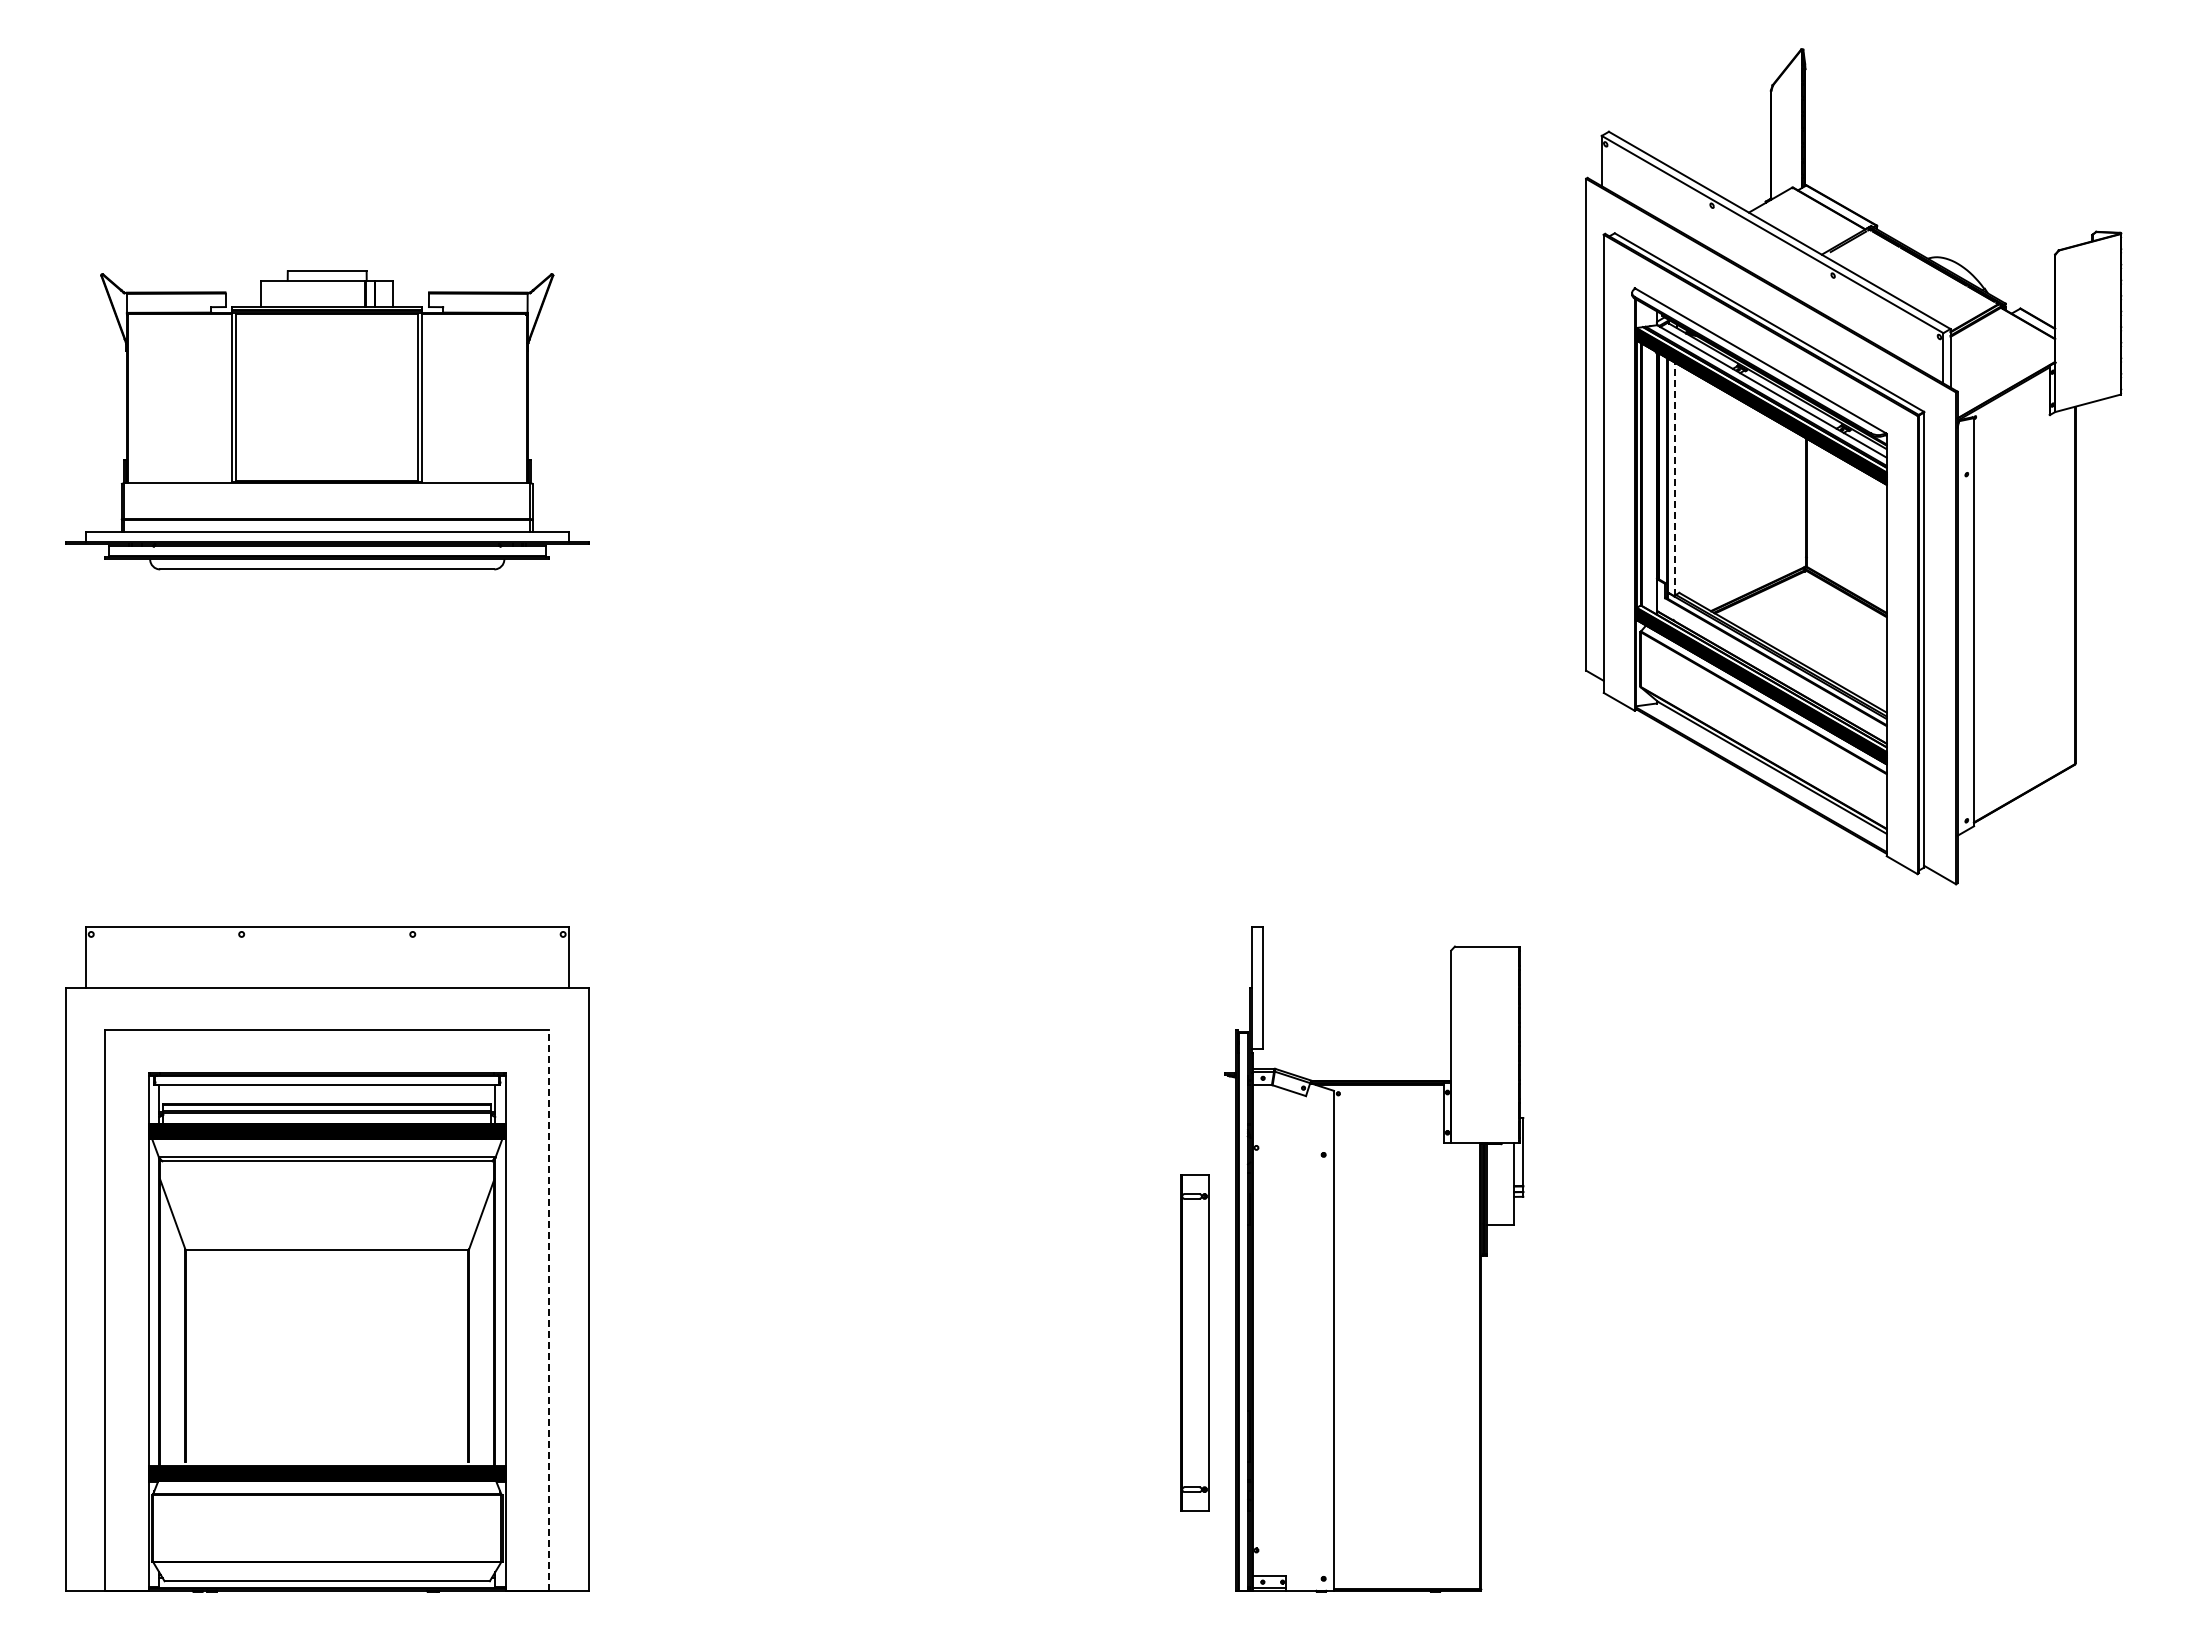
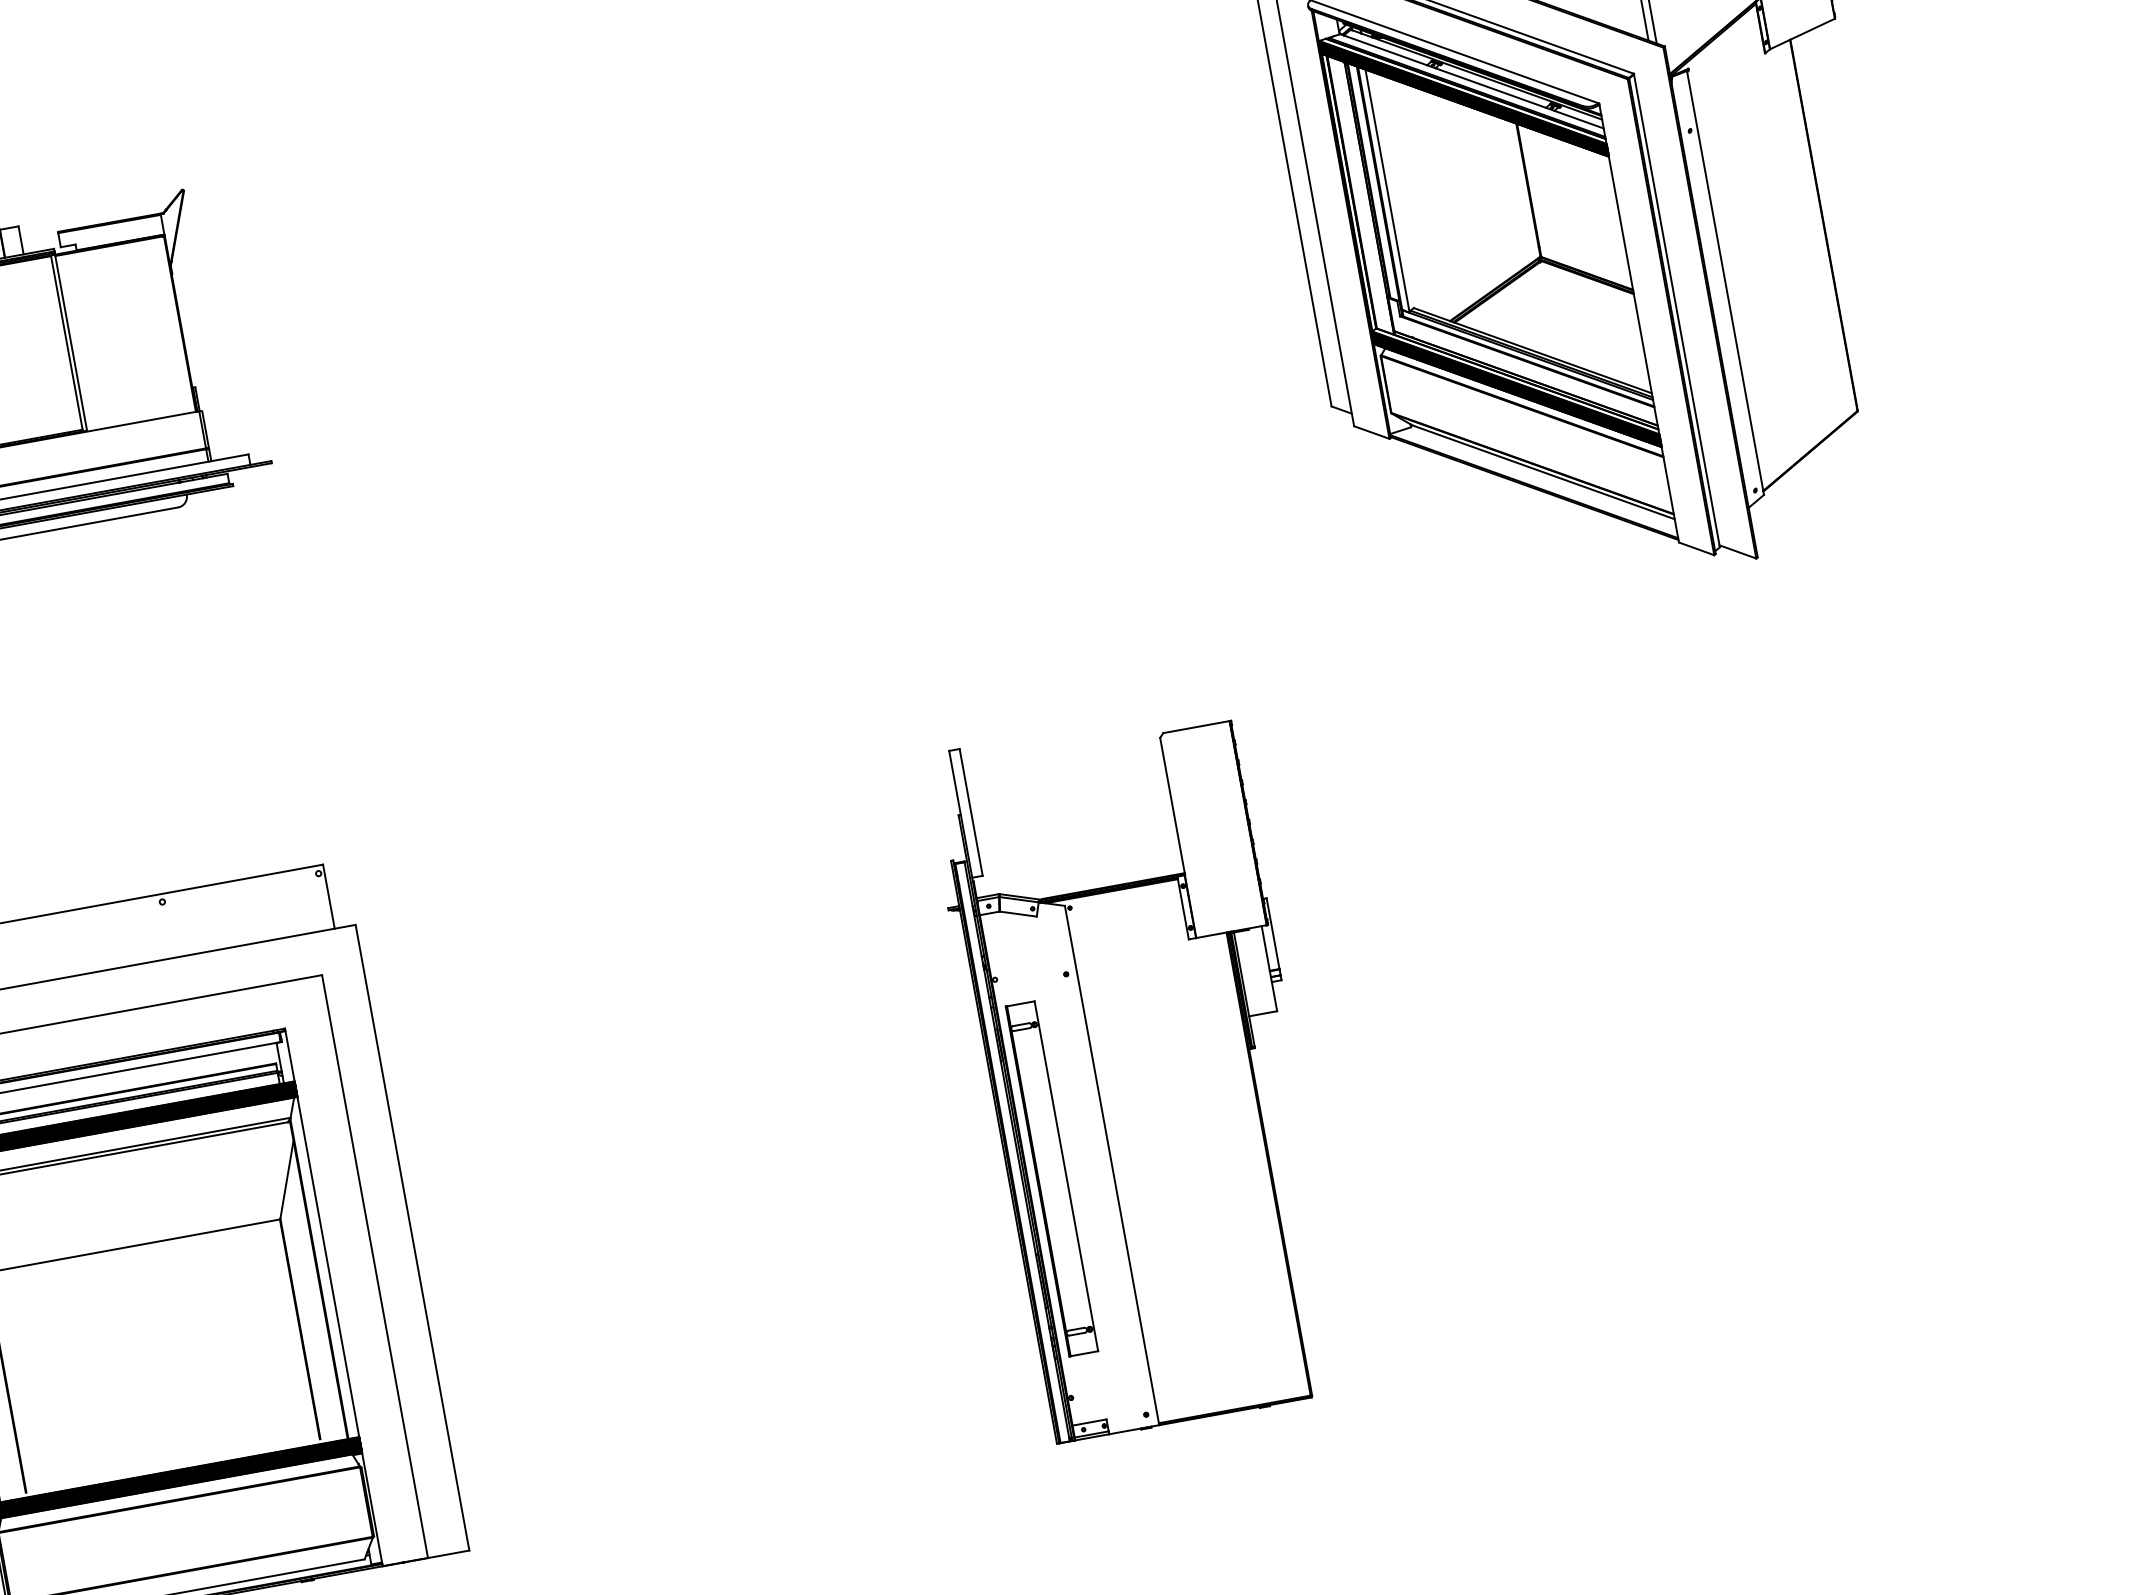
line: (1674, 479) -> (1387, 191), dashed -> solid
part: (1374, 1259) -> (1138, 1073), moved
line: (549, 1310) -> (375, 1266), dashed -> solid

